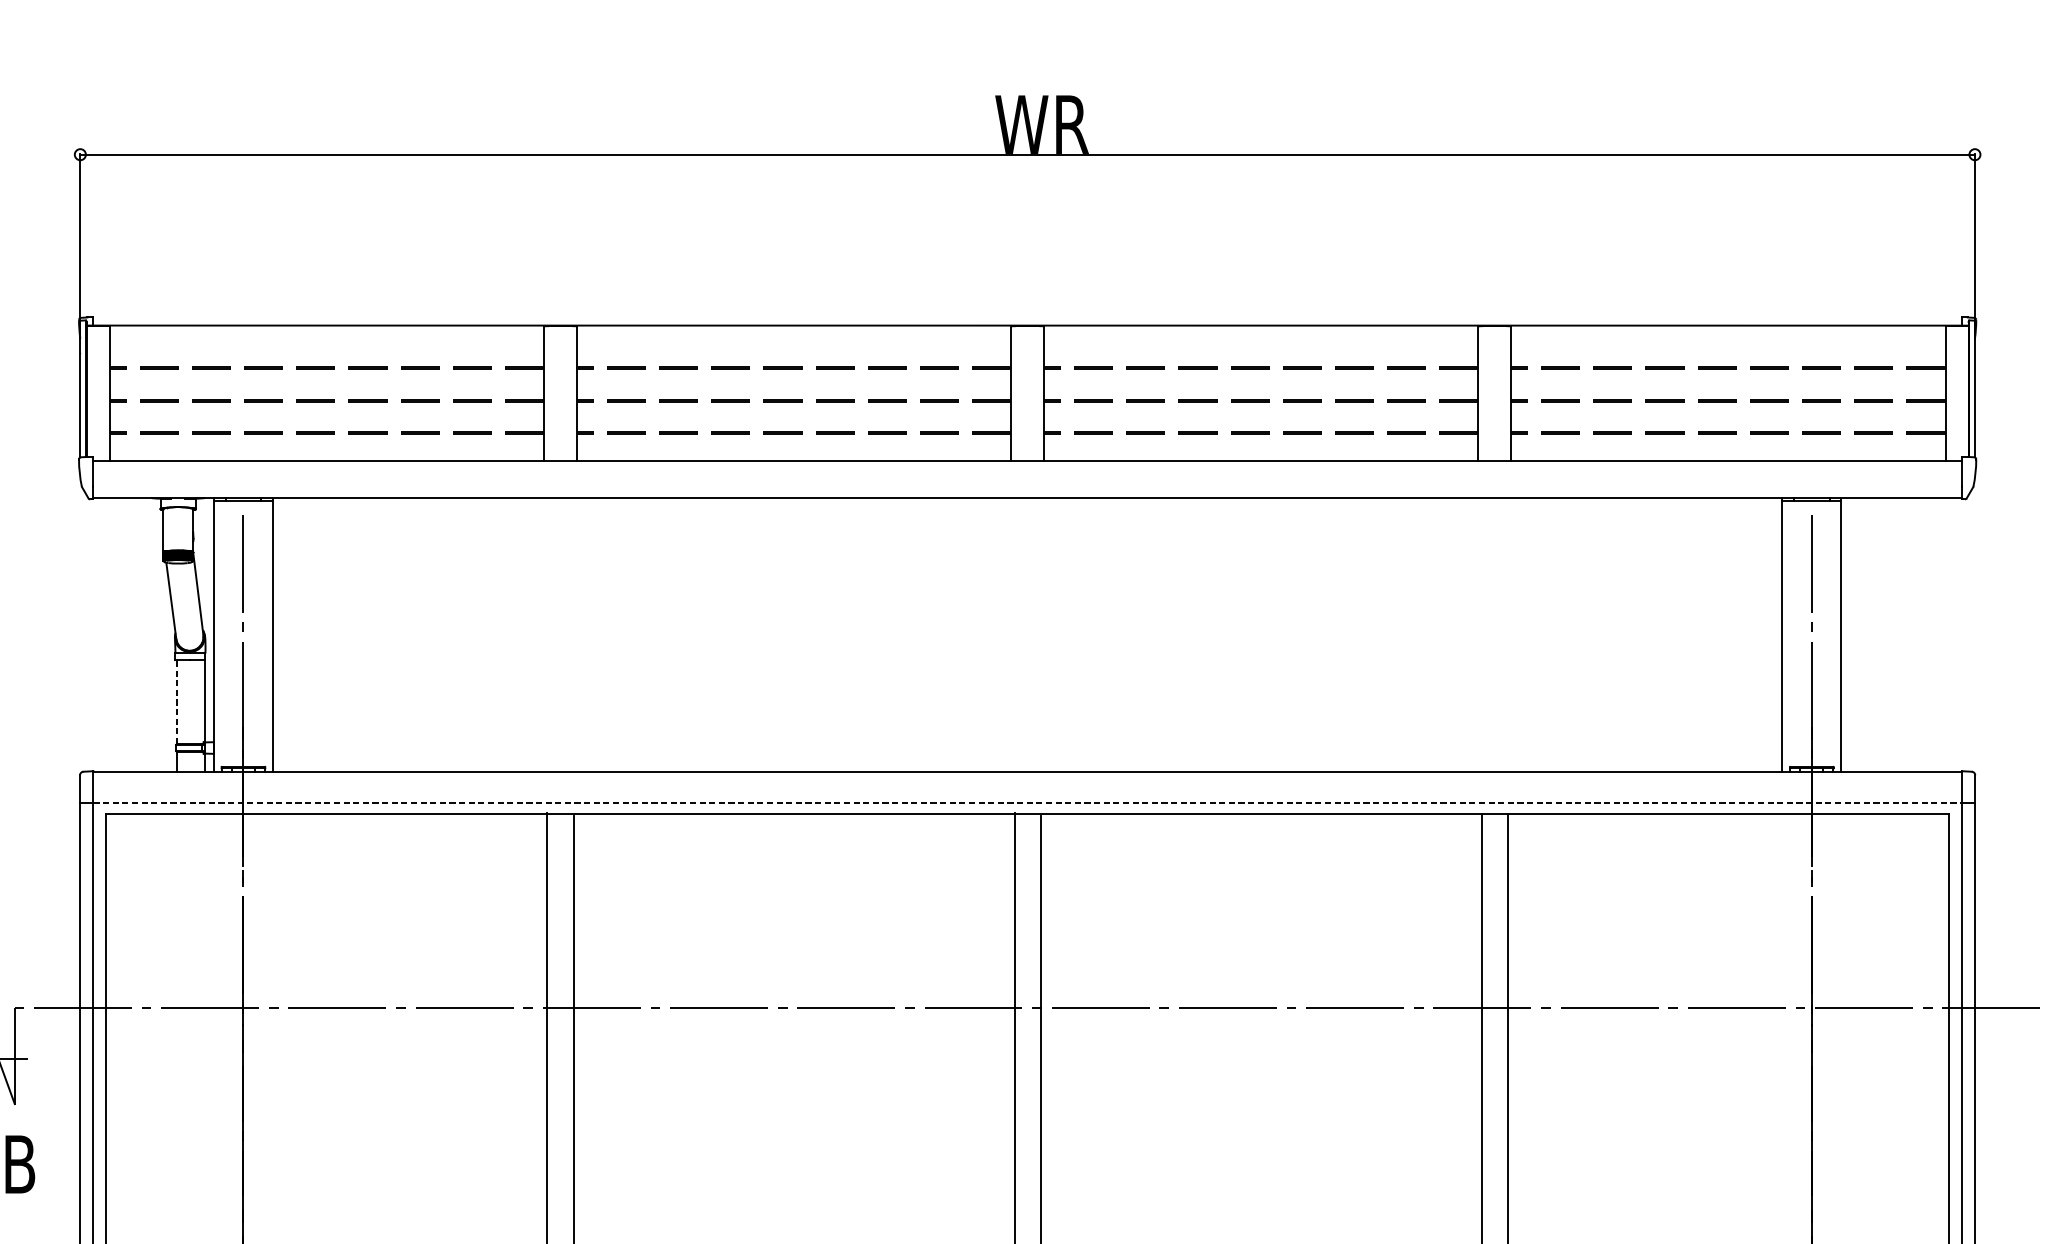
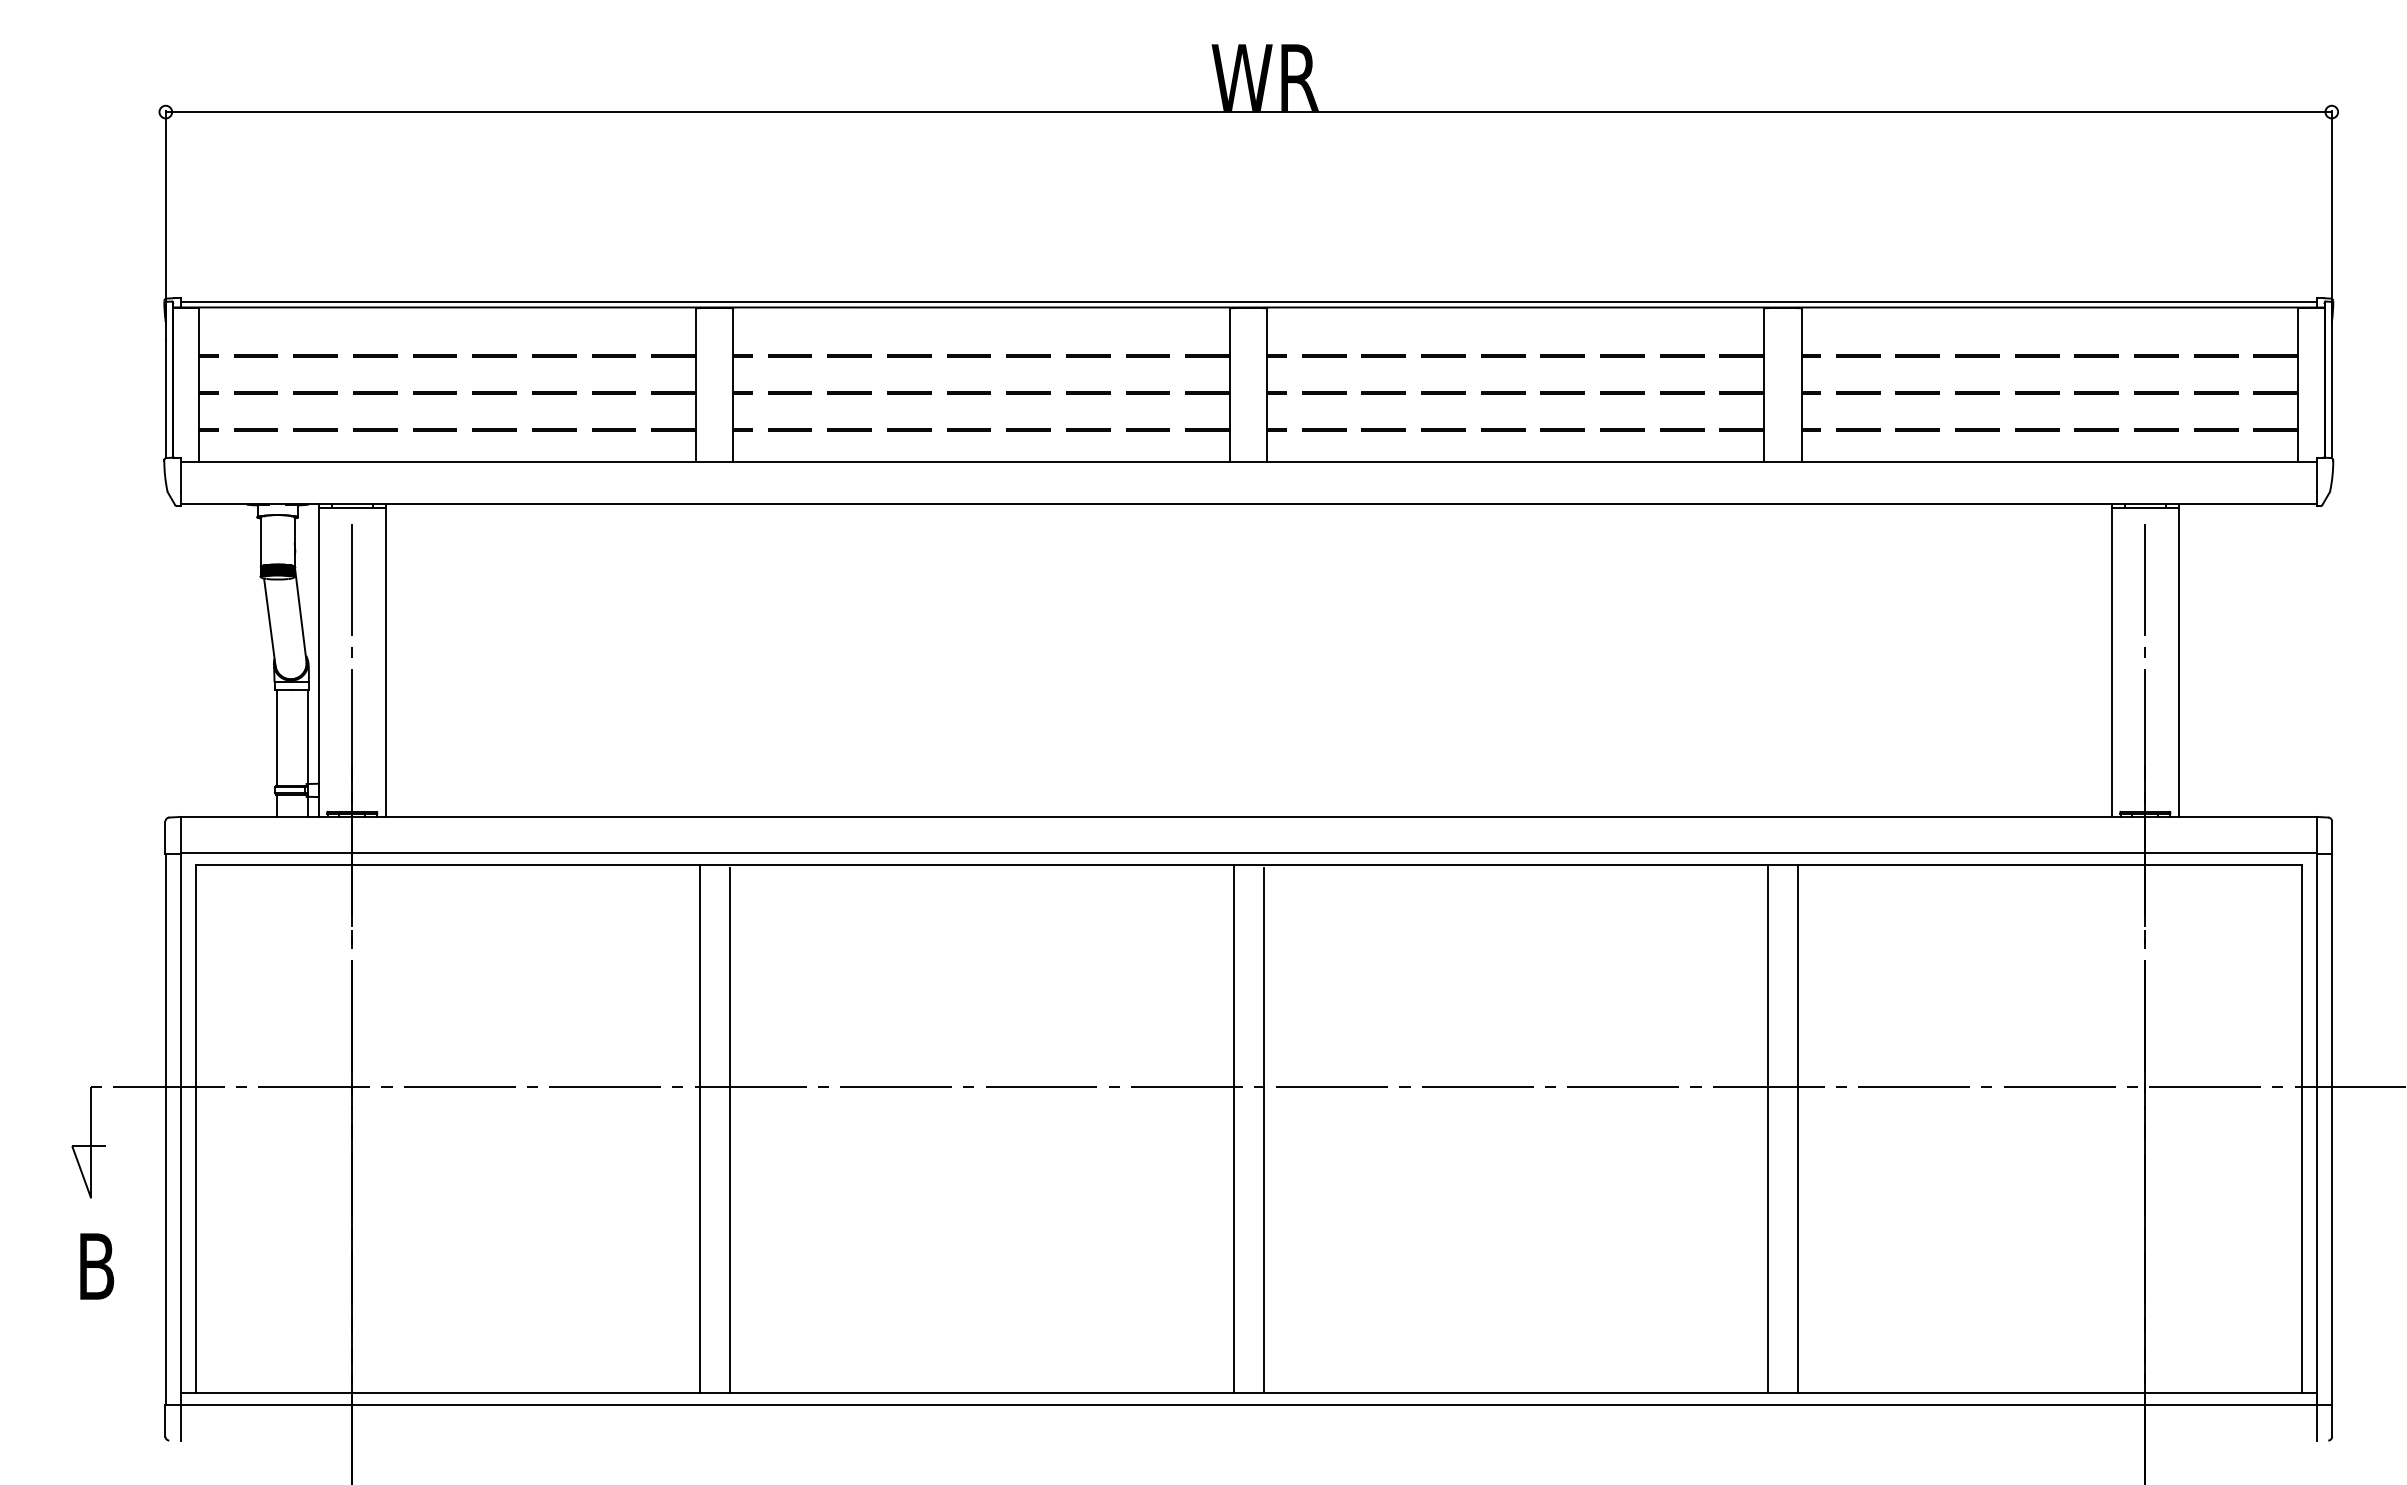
line: (1027, 321) -> (1248, 302), added
line: (177, 701) -> (276, 737), dashed -> solid
line: (1028, 803) -> (1249, 853), dashed -> solid

